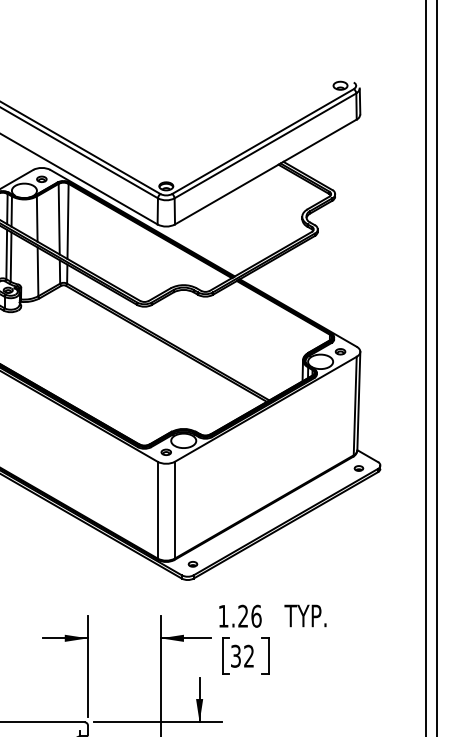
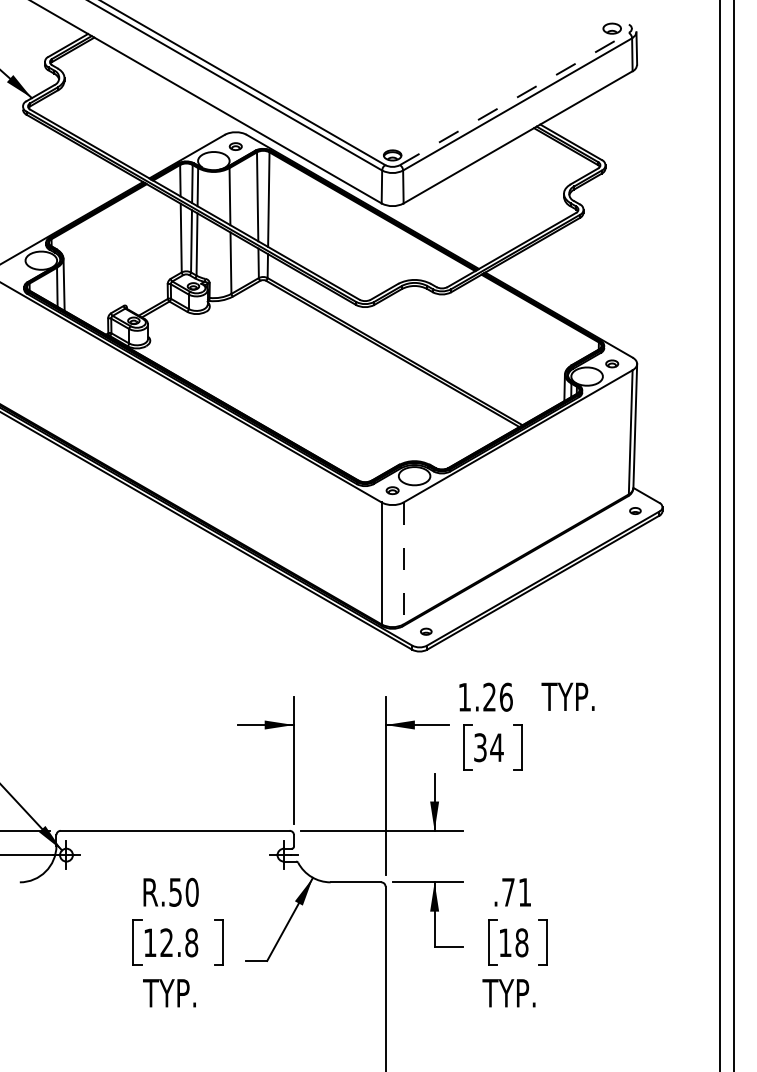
line: (263, 141) -> (514, 98), solid -> dashed
line: (174, 510) -> (403, 563), solid -> dashed
text: (248, 656) -> (496, 747), 32 -> 34

